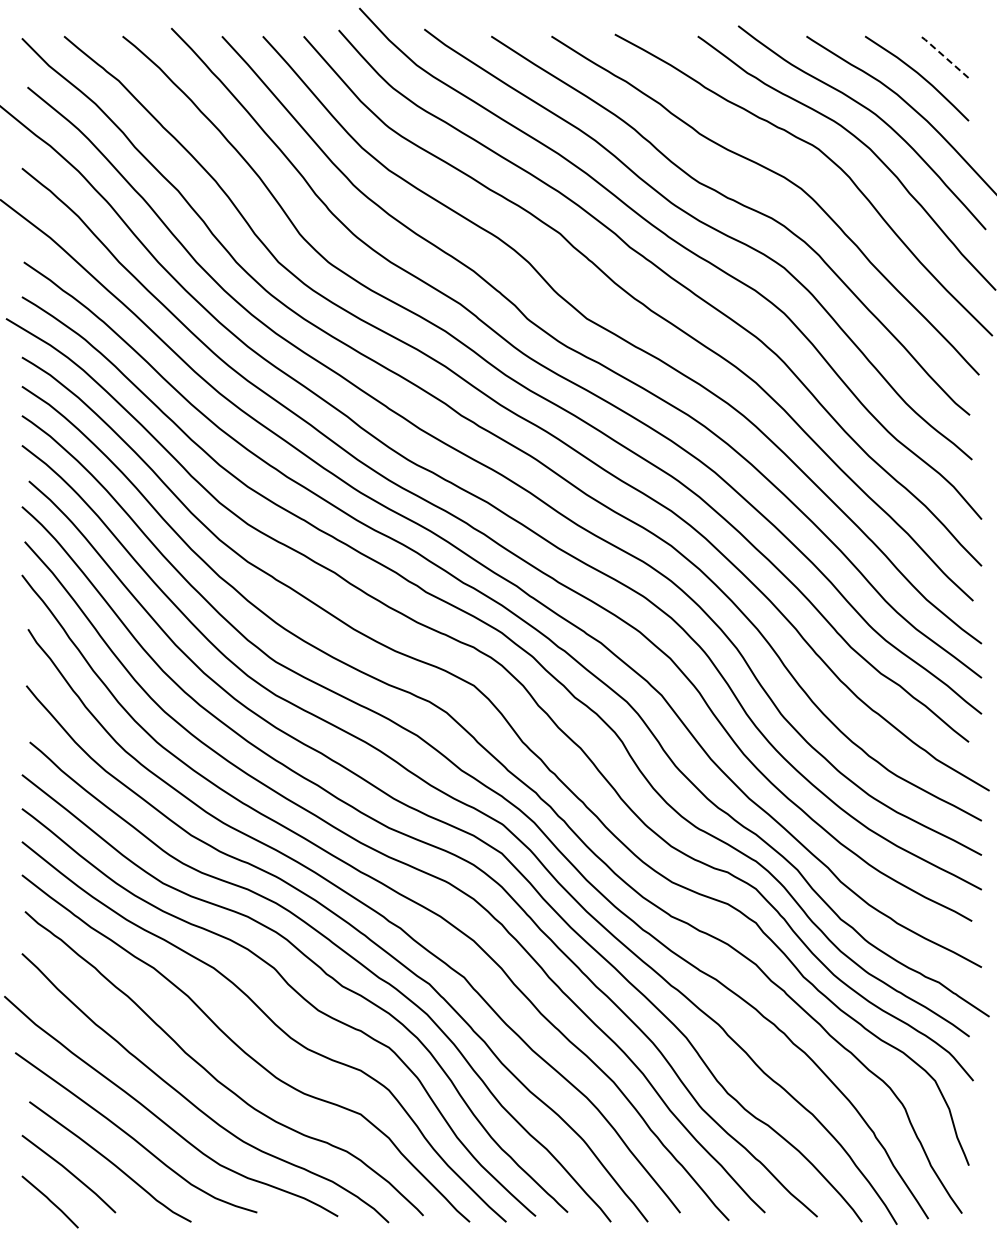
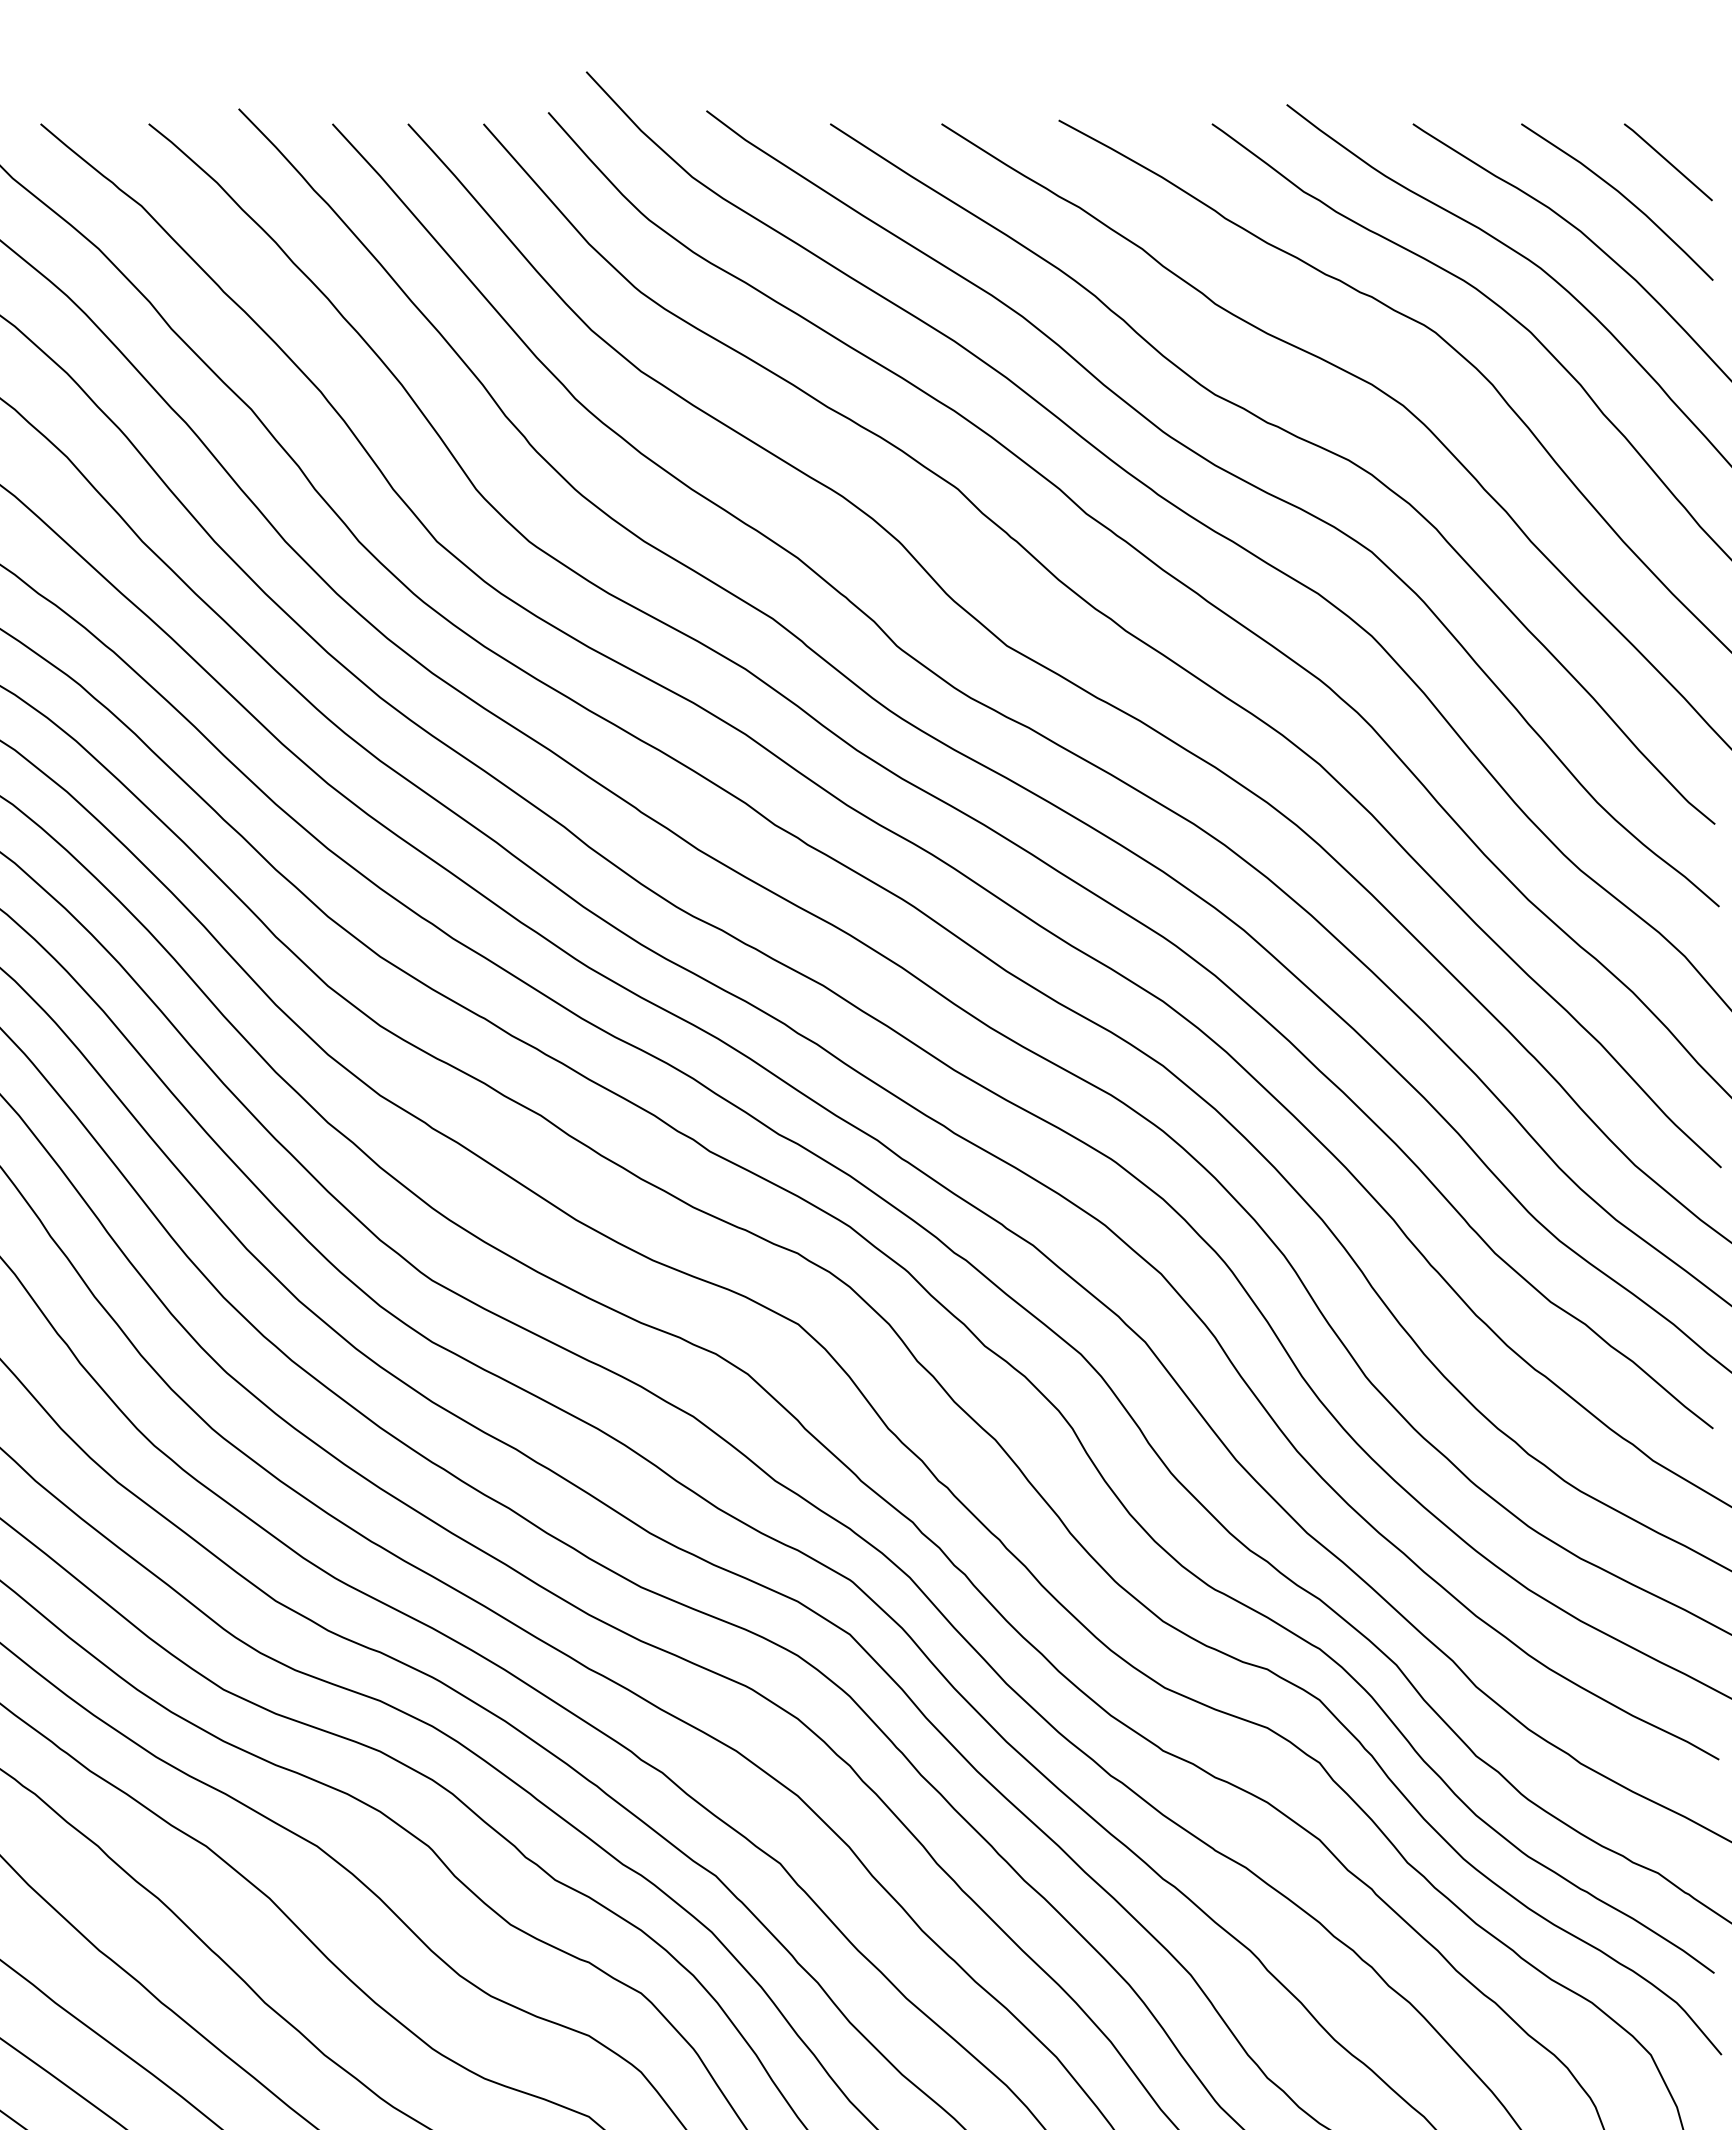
line: (944, 56) -> (1668, 161), dashed -> solid

